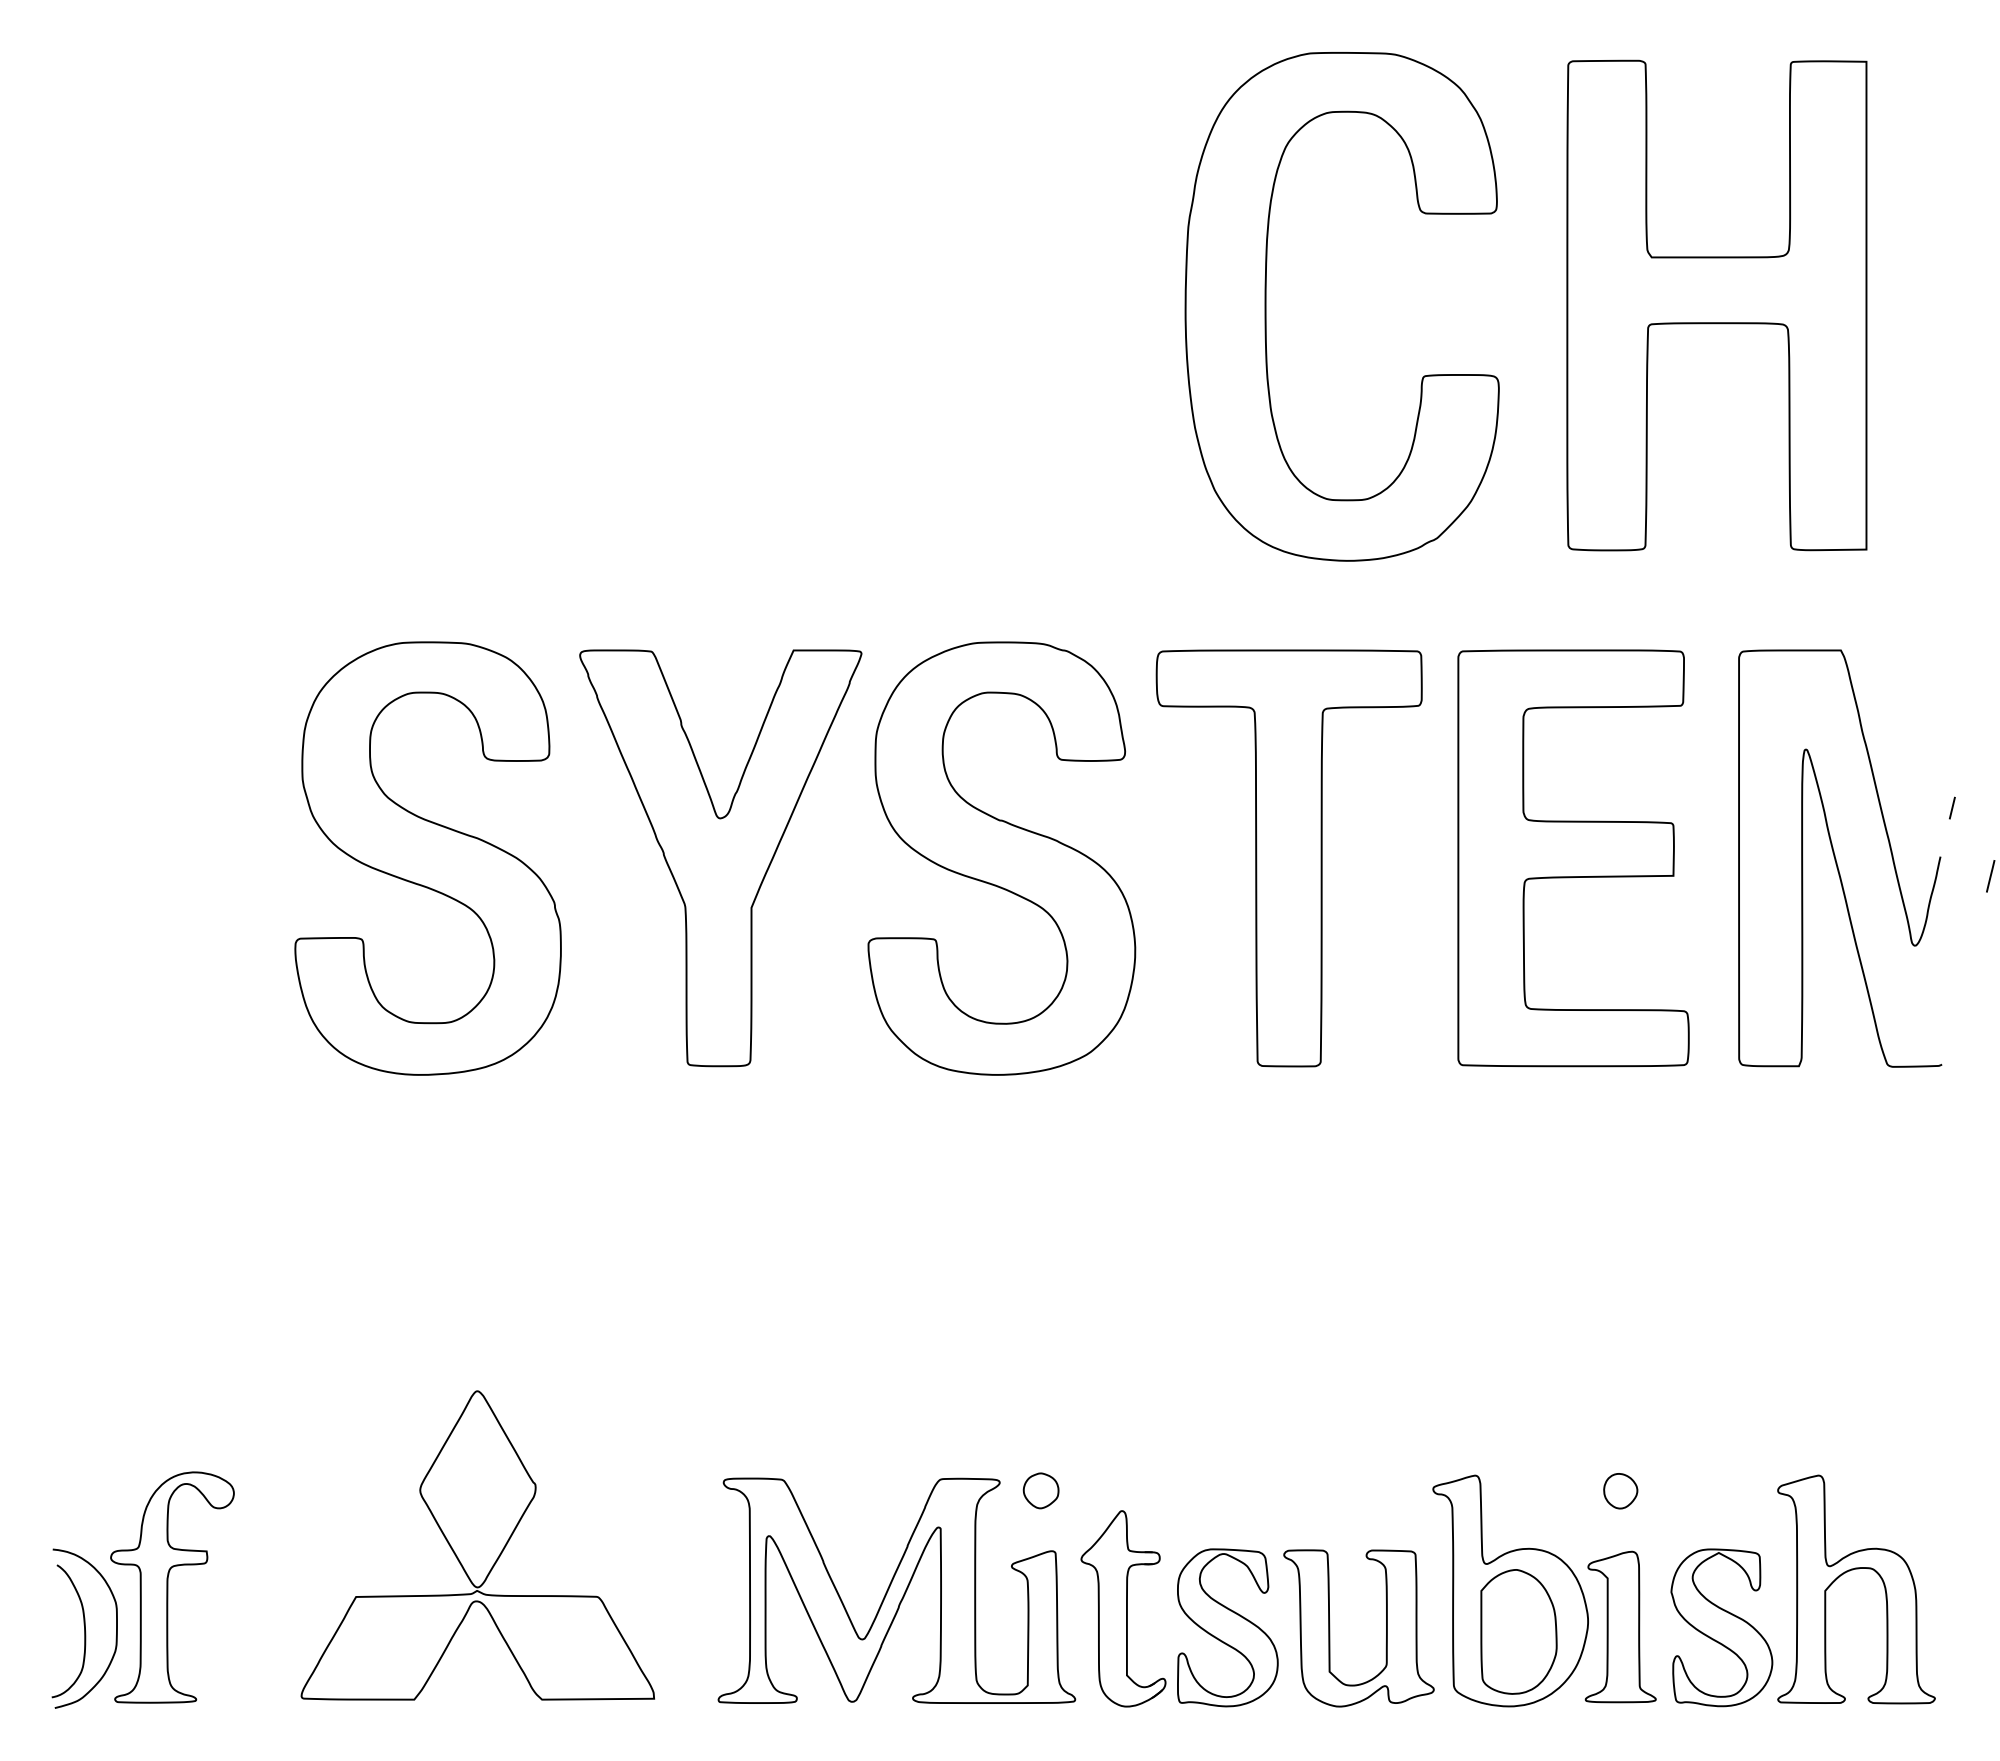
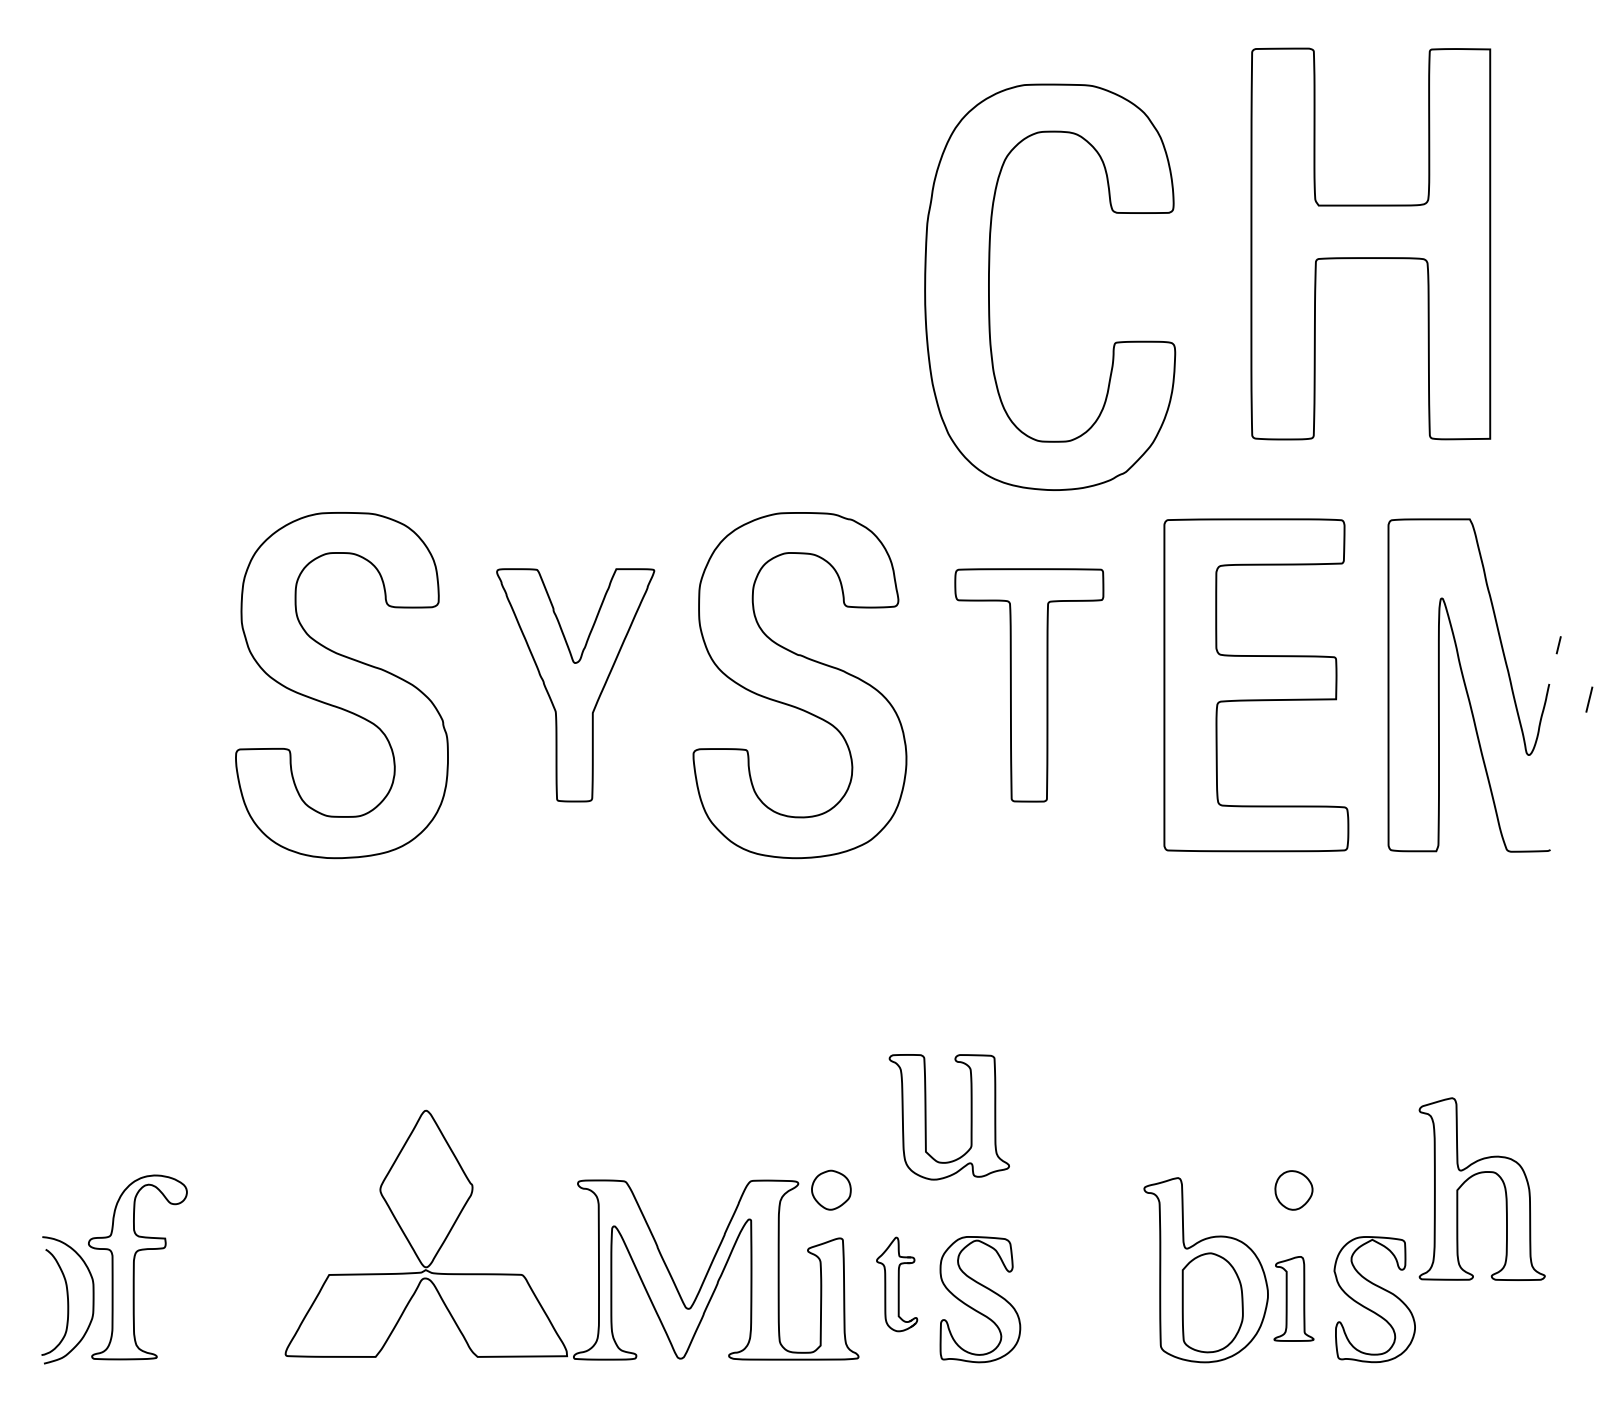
part: (1266, 306) -> (989, 287), moved
part: (720, 858) -> (575, 685), size x0.7
part: (1288, 858) -> (1028, 685), size x0.7
part: (1040, 1490) -> (830, 1189), size x1.4
part: (1620, 1491) -> (1293, 1190), size x1.4
part: (477, 1545) -> (426, 1233), moved
part: (1853, 1570) -> (1479, 1173), moved
part: (1123, 1608) -> (897, 1284), size x0.6
part: (1620, 1626) -> (1293, 1298), size x0.7
part: (1330, 1628) -> (926, 1117), moved

